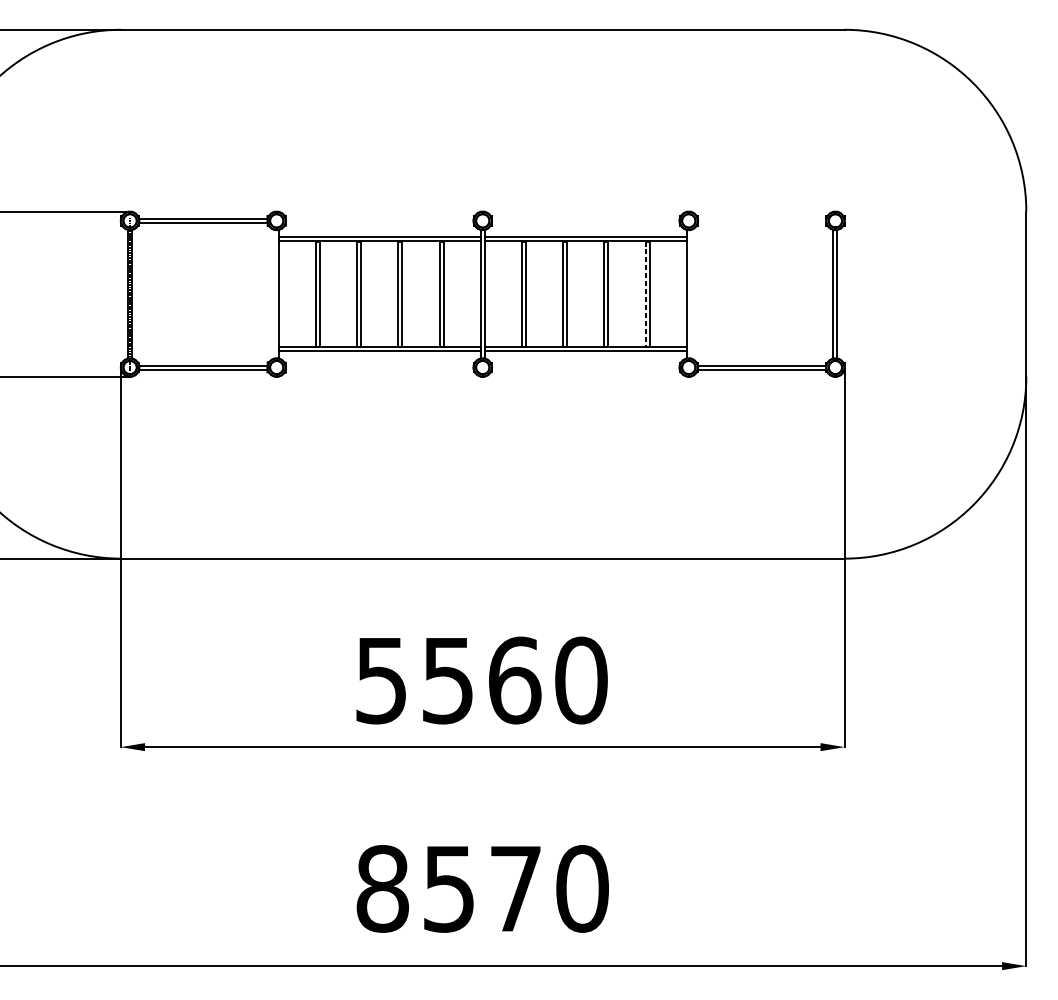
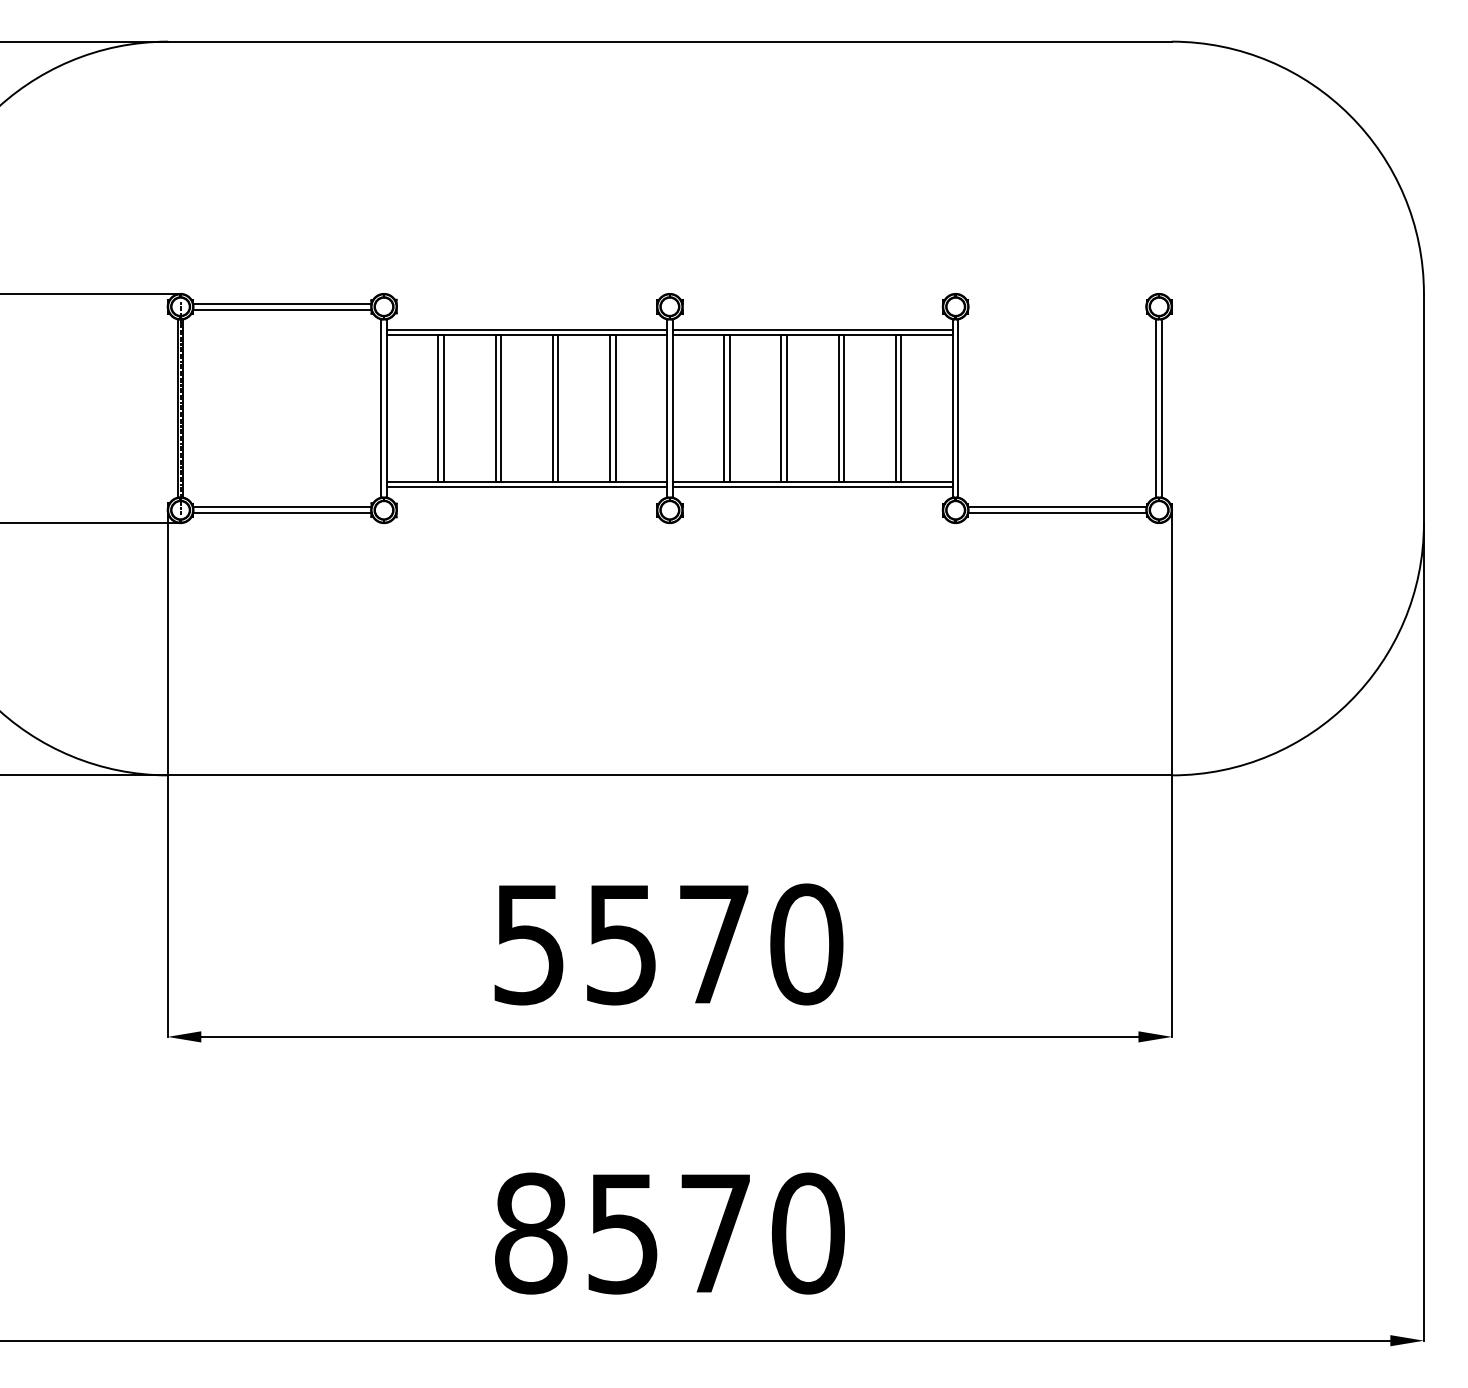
line: (274, 294) -> (381, 408), added
line: (645, 294) -> (895, 409), dashed -> solid
line: (690, 294) -> (958, 408), added
text: (514, 680) -> (714, 944), 5560 -> 5570

